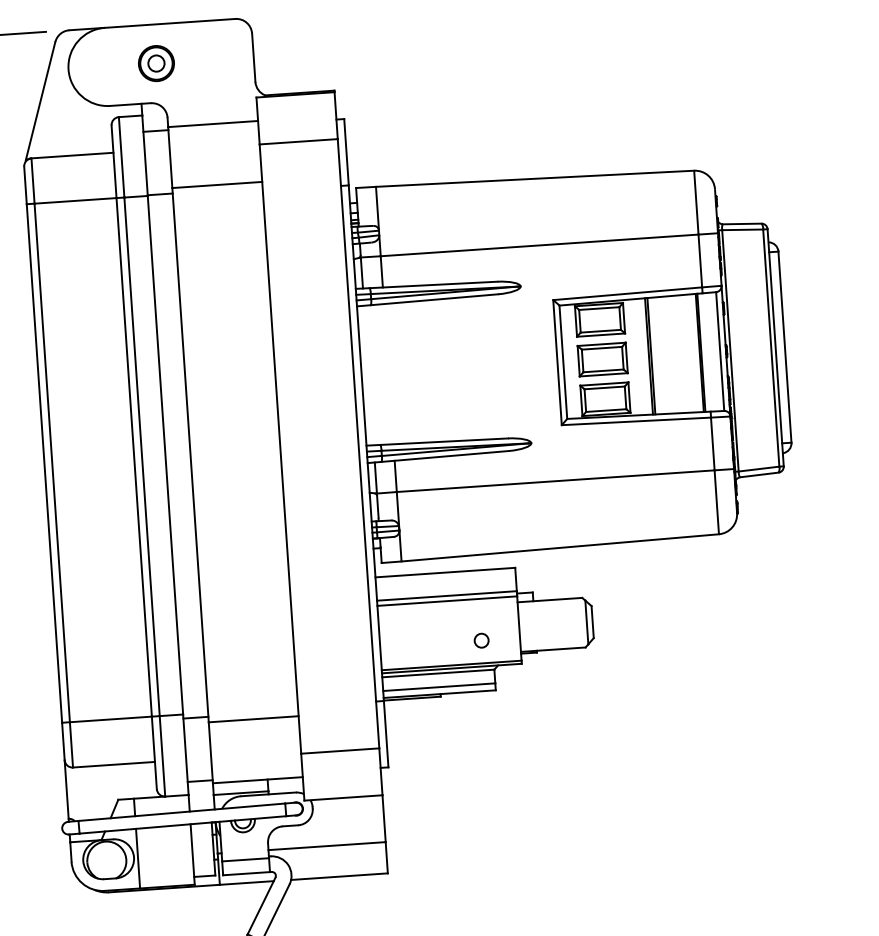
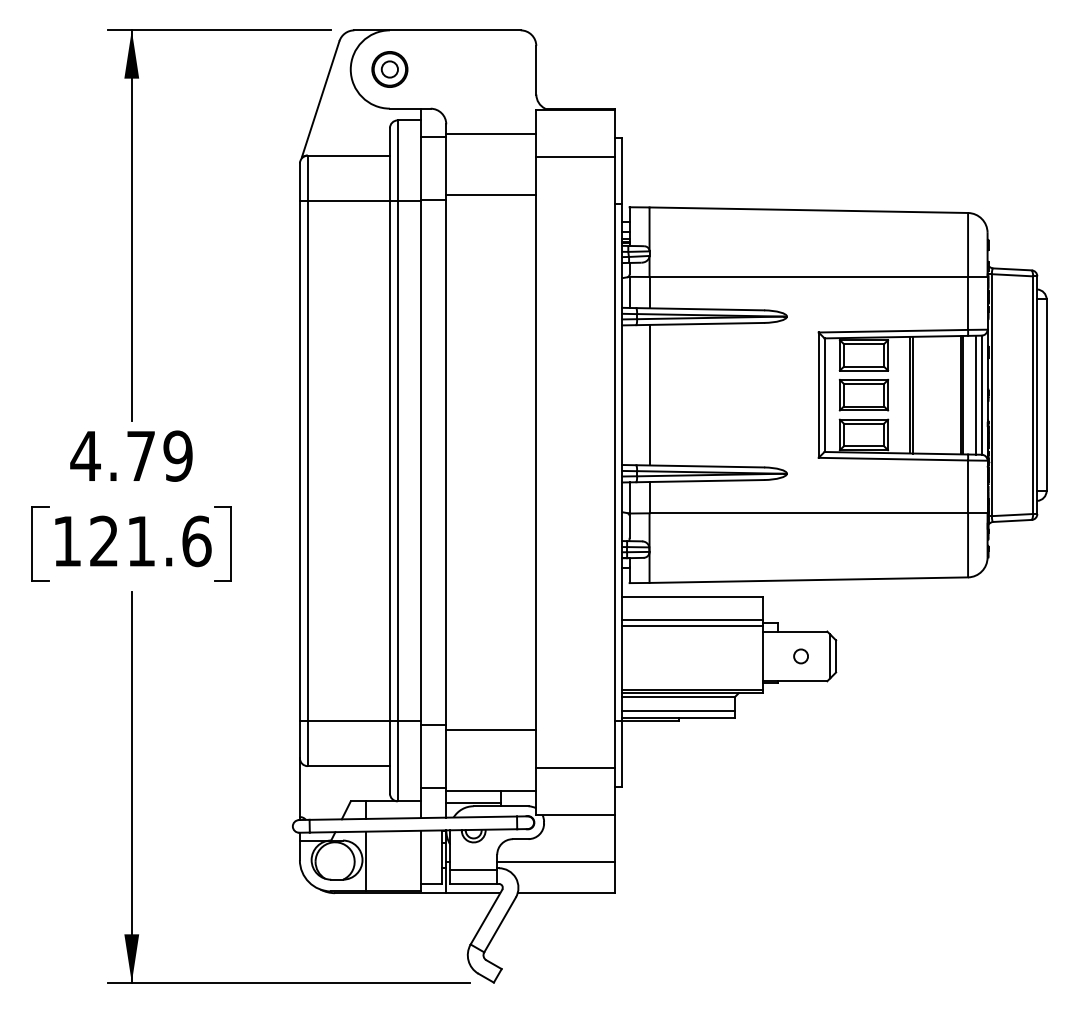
part: (156, 63) -> (389, 69), moved
line: (713, 351) -> (975, 394), added
line: (388, 373) -> (649, 394), added
circle: (481, 640) -> (800, 656), moved

